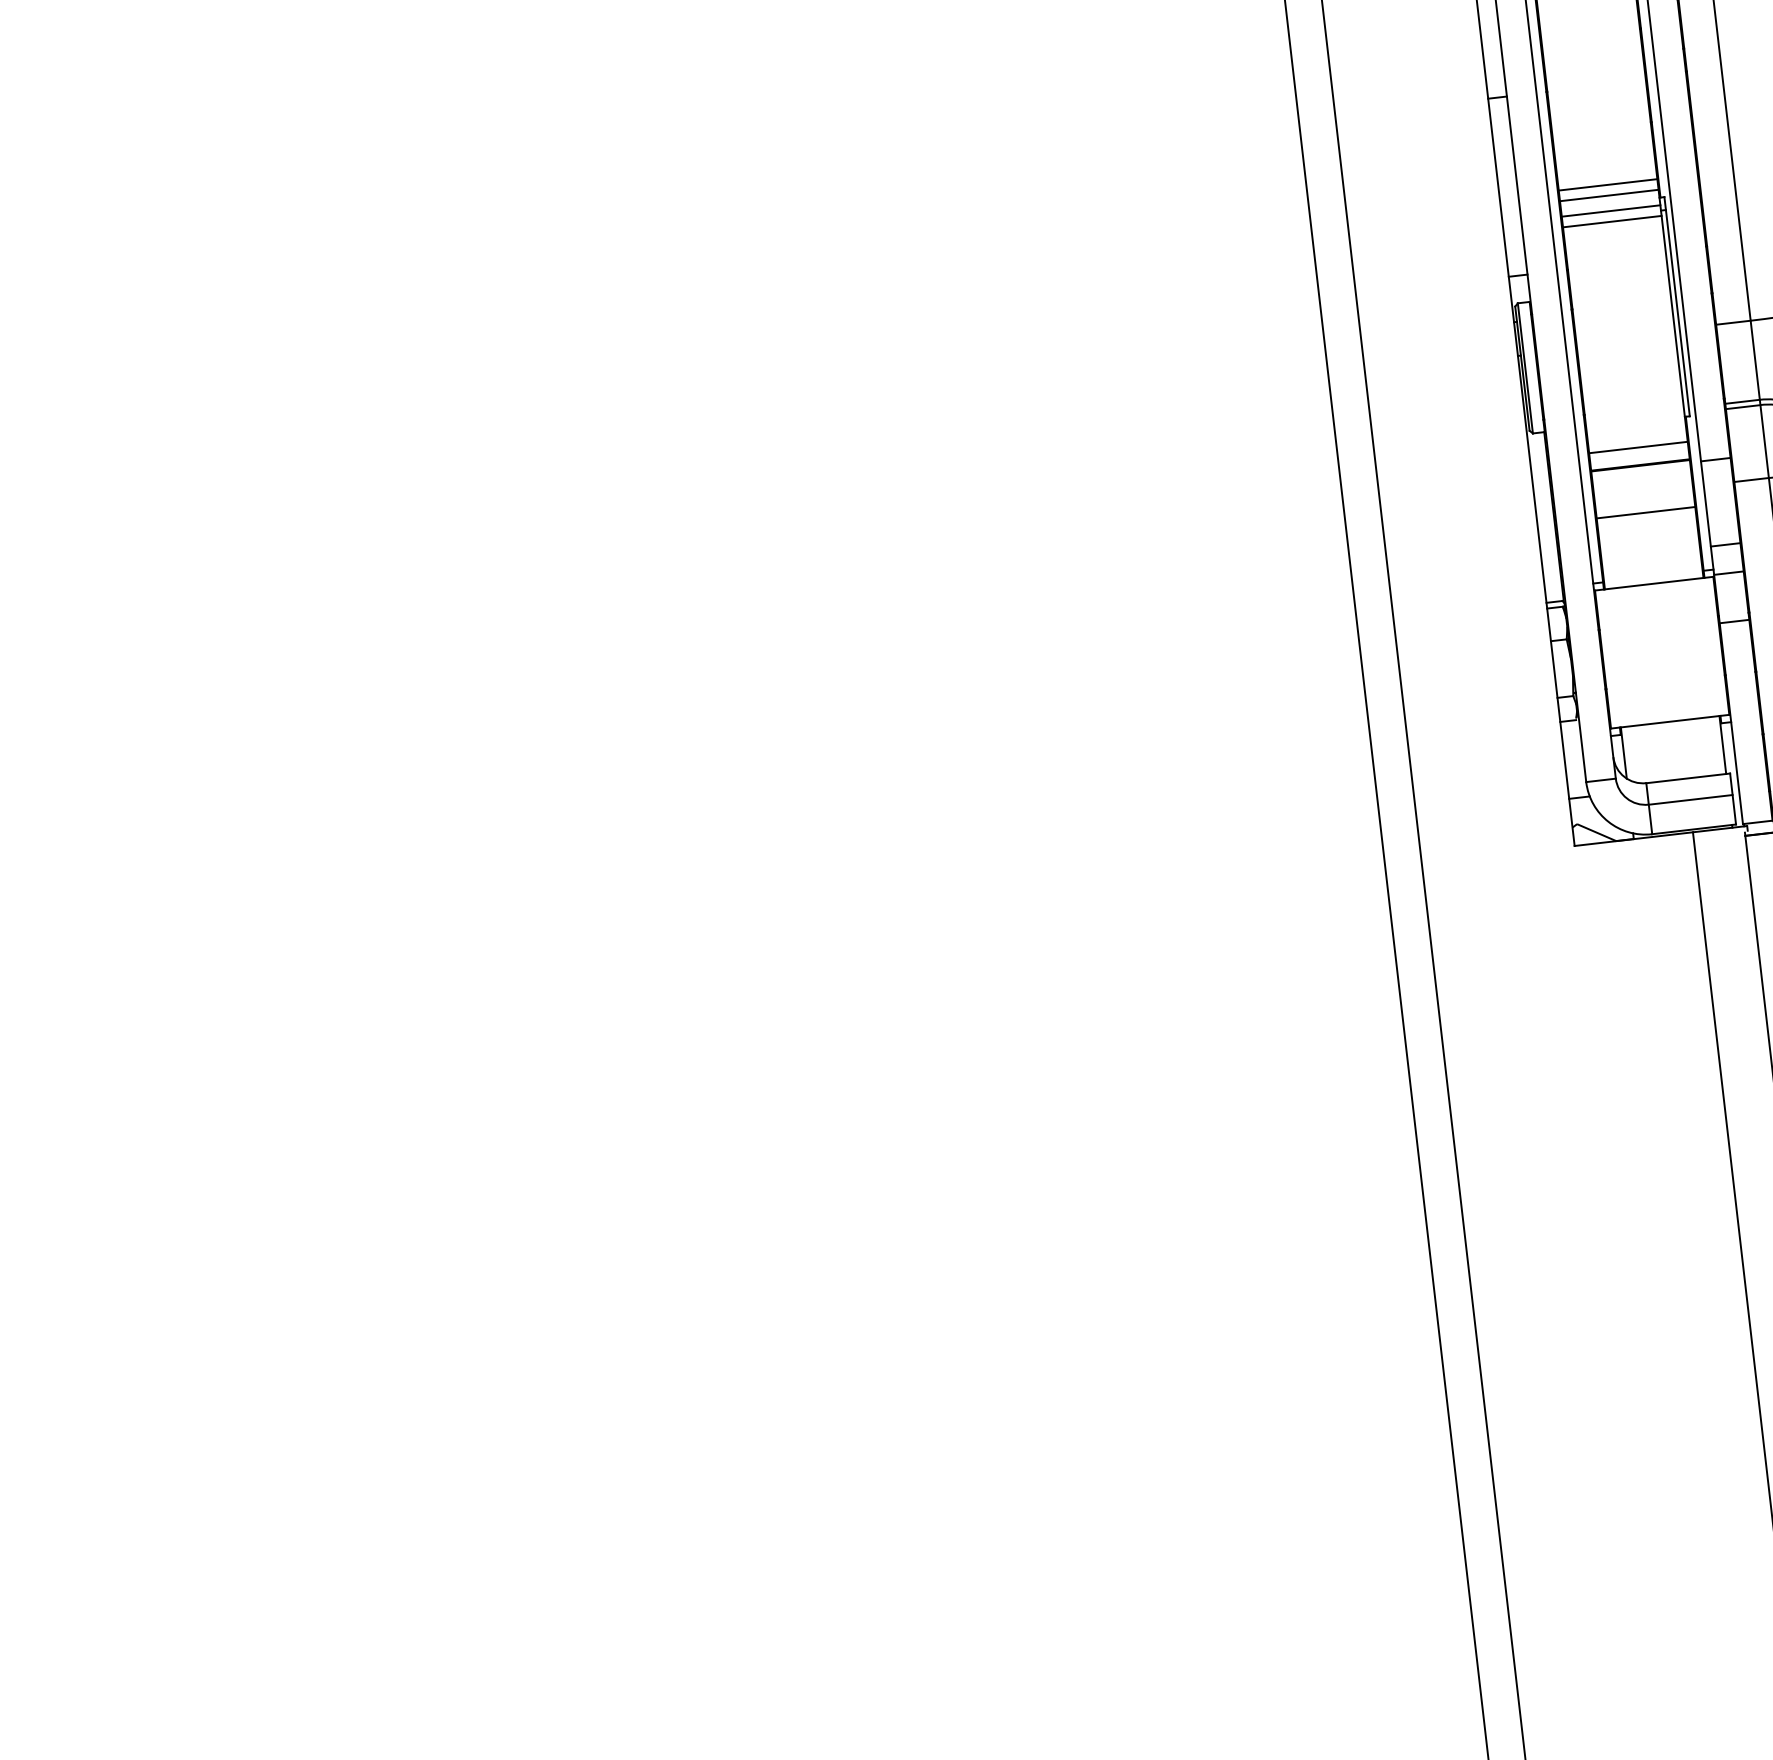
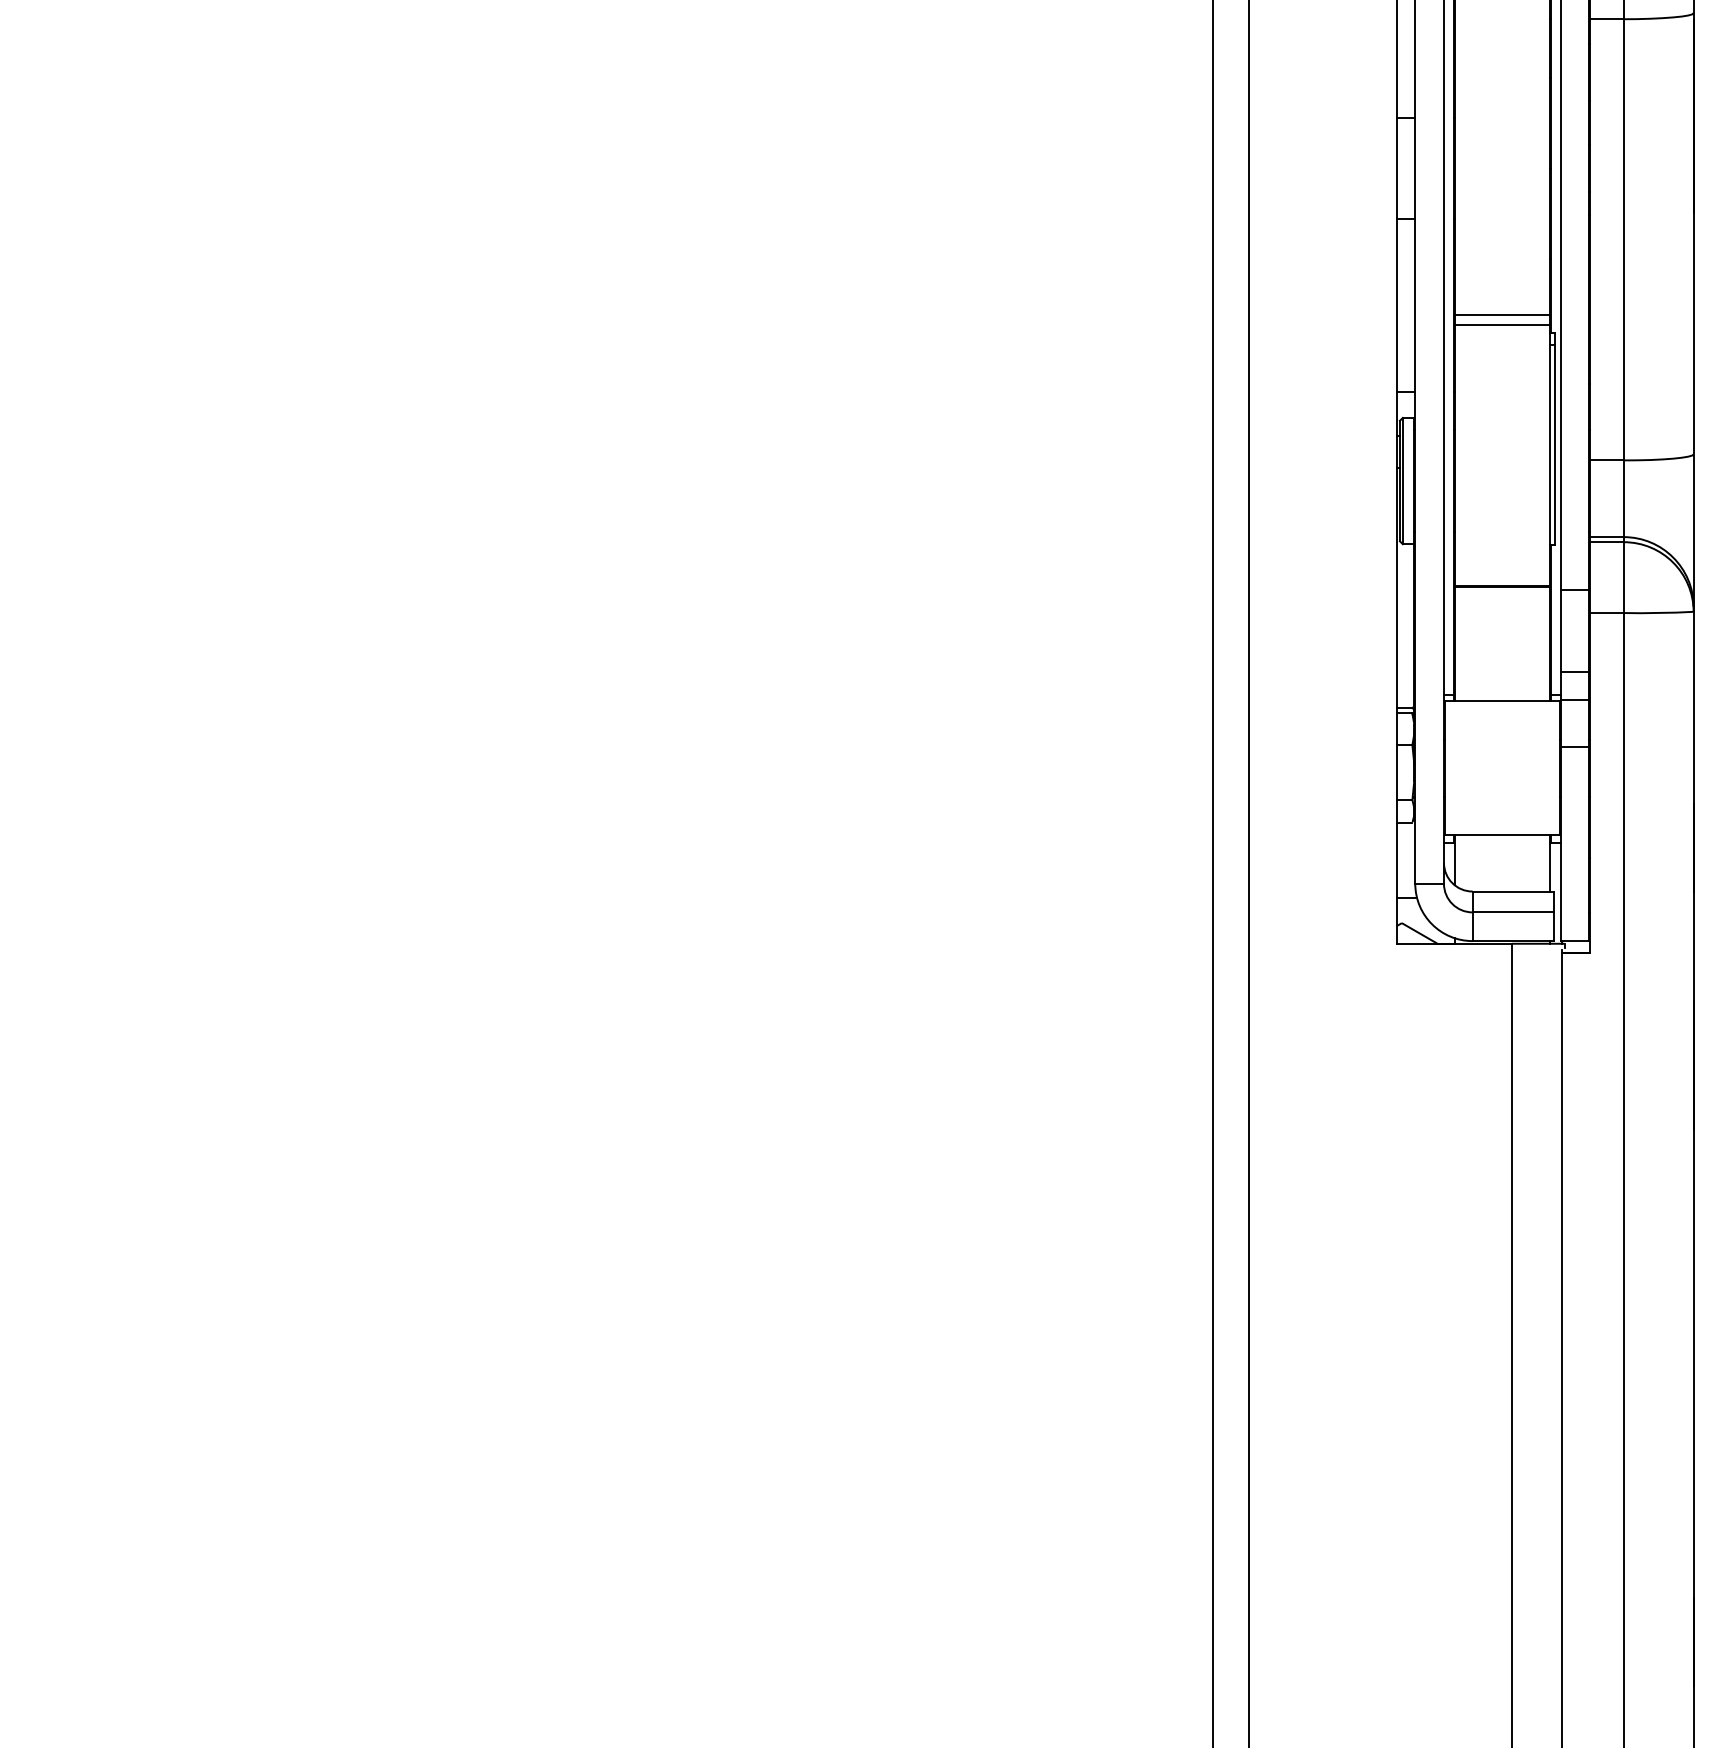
line: (1611, 210) -> (1502, 339), removed
line: (1612, 221) -> (1502, 350), removed
line: (1638, 447) -> (1502, 569), removed
line: (1646, 512) -> (1502, 632), removed

